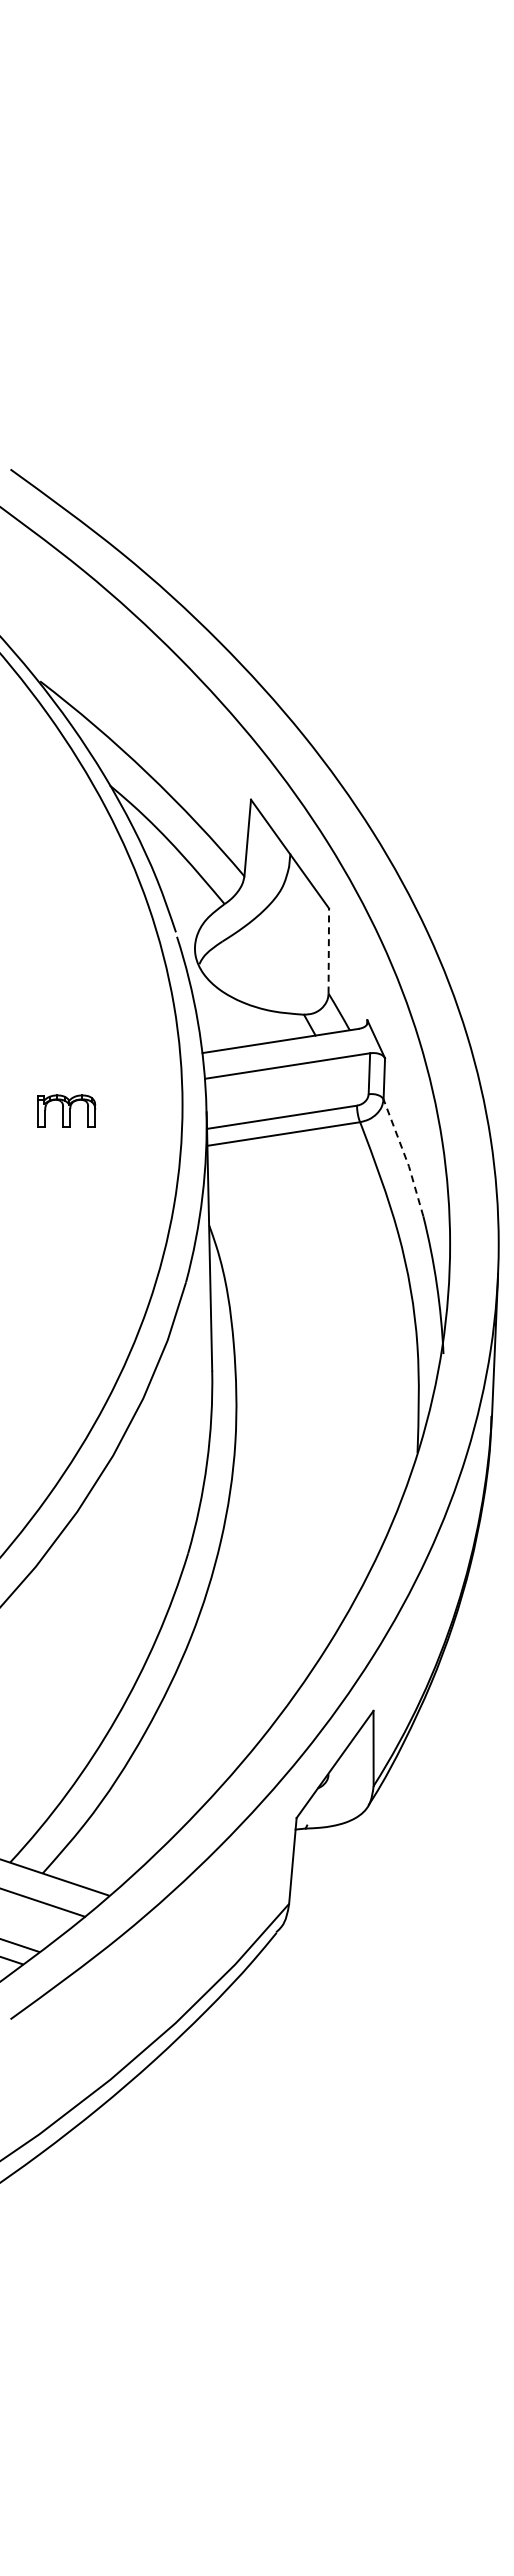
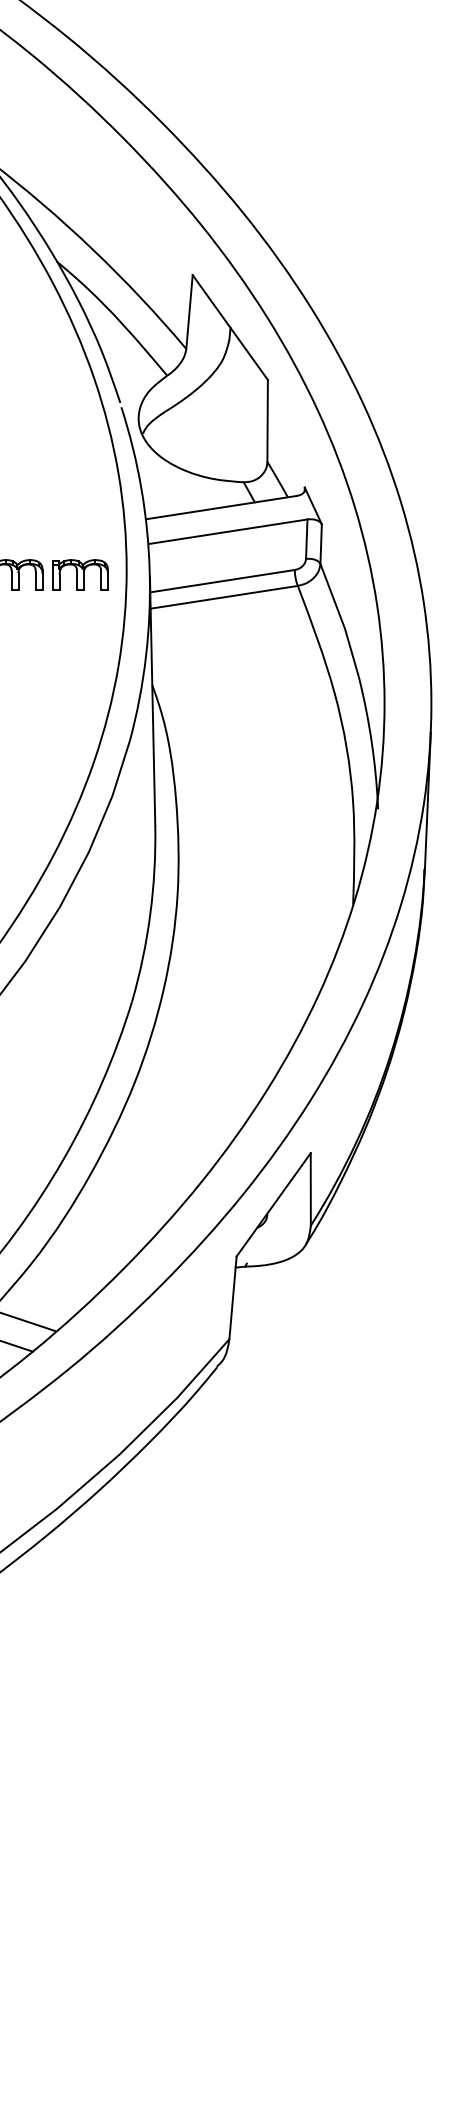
line: (328, 951) -> (267, 421), dashed -> solid
part: (134, 1110) -> (80, 574), added
line: (405, 1158) -> (341, 620), dashed -> solid

